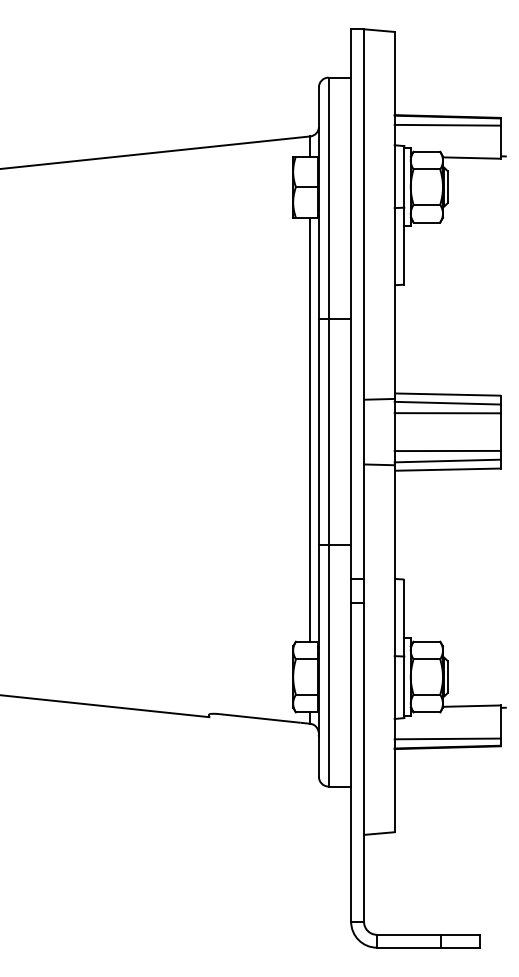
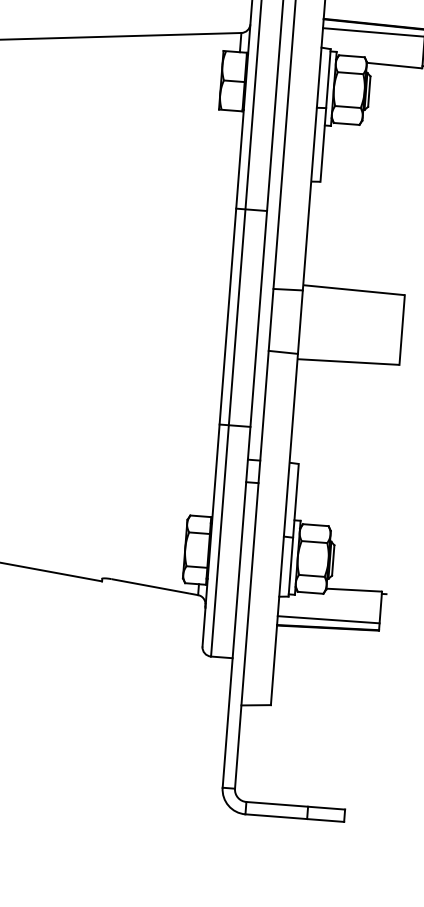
line: (447, 402) -> (353, 297), removed
line: (447, 413) -> (352, 308), removed
line: (310, 429) -> (220, 313), removed
line: (447, 450) -> (349, 343), removed
line: (447, 460) -> (348, 353), removed

